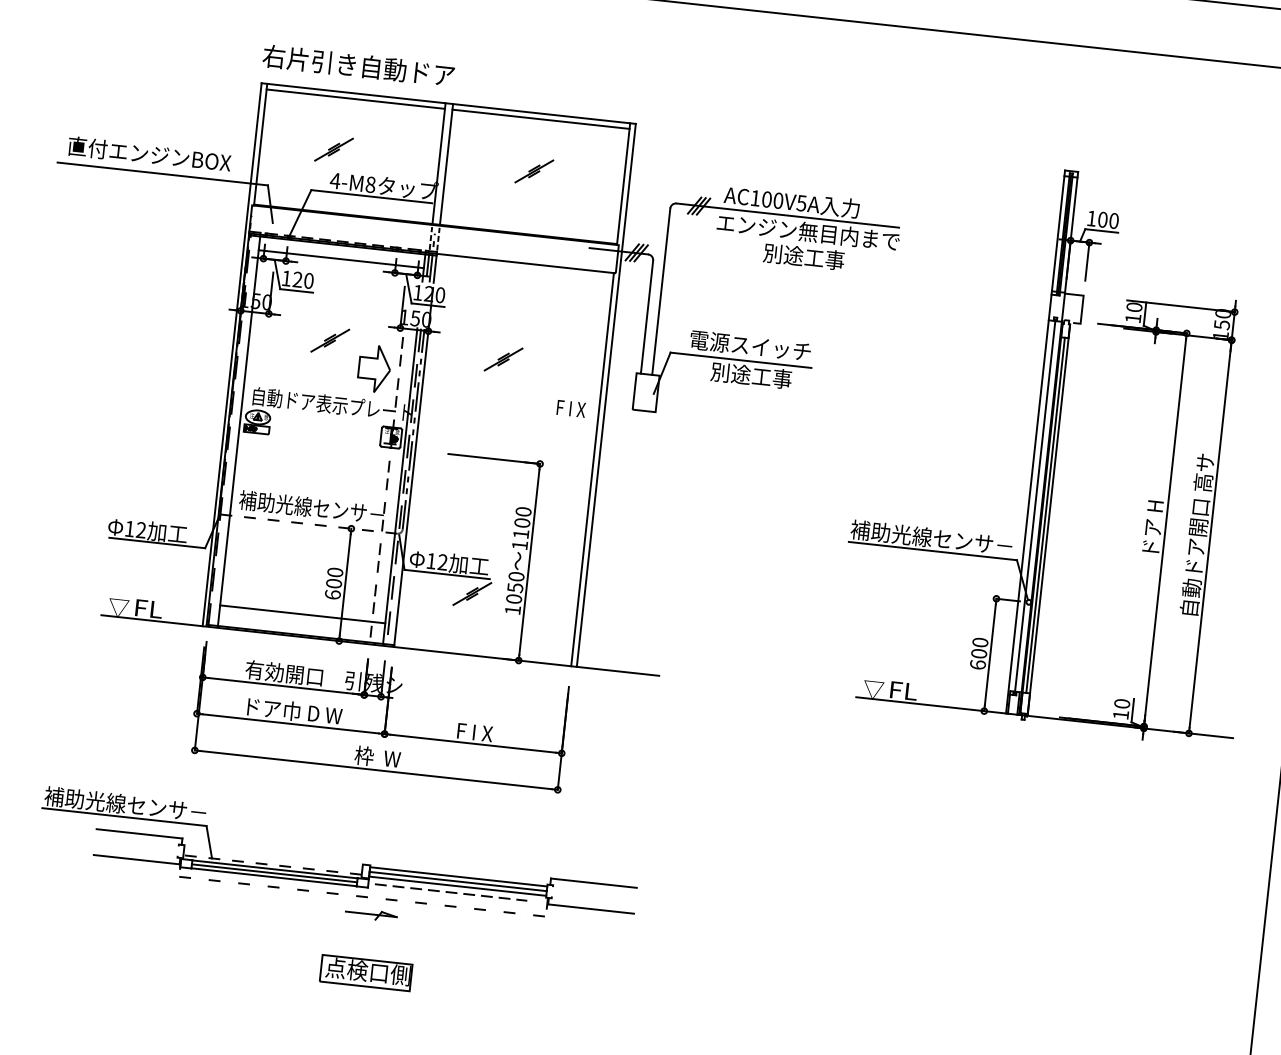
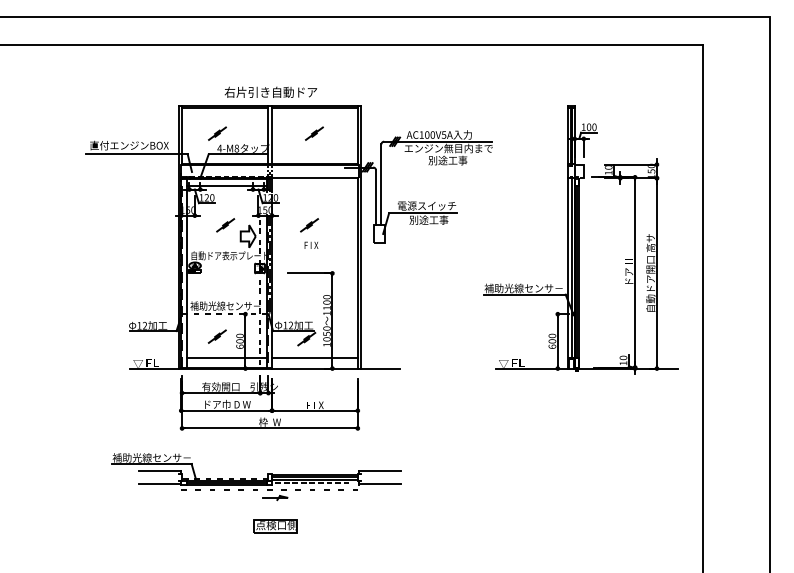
text: (357, 64) -> (270, 91), moved
text: (571, 406) -> (311, 244), moved
part: (286, 568) -> (216, 336), added
line: (484, 633) -> (314, 357), added

